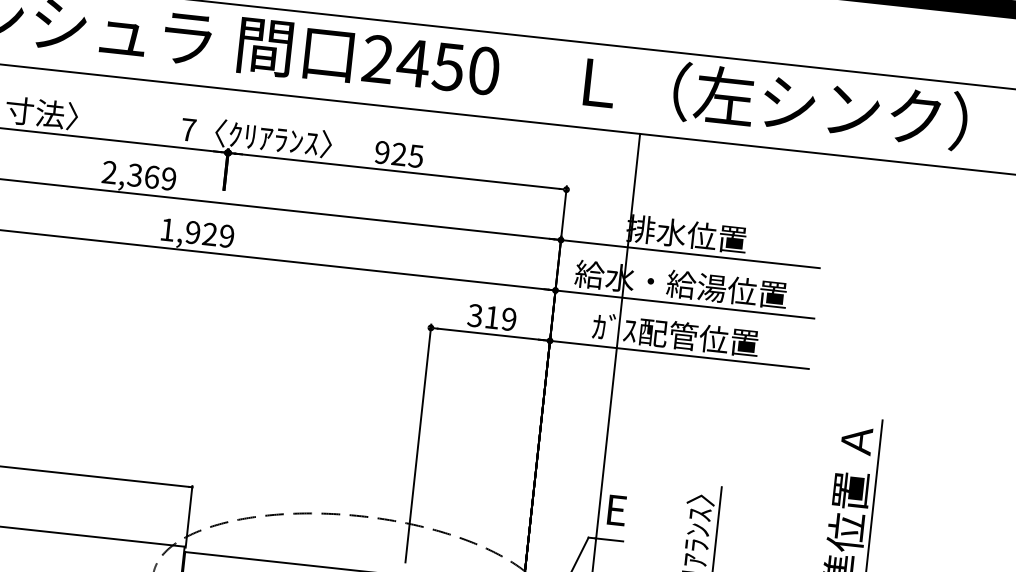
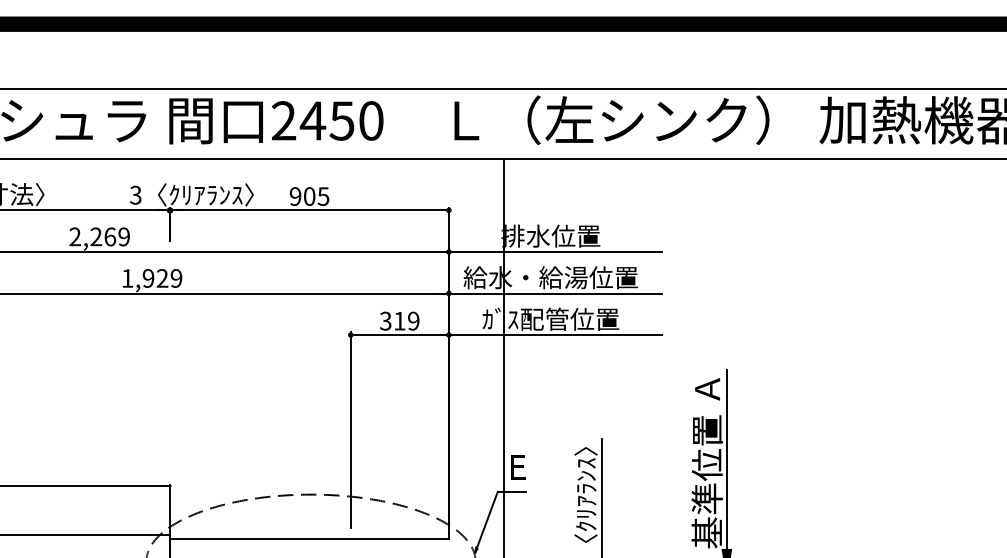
text: (188, 129) -> (135, 194), 7 -> 3
text: (399, 154) -> (309, 196), 925 -> 905
text: (134, 175) -> (95, 237), 2,369 -> 2,269

